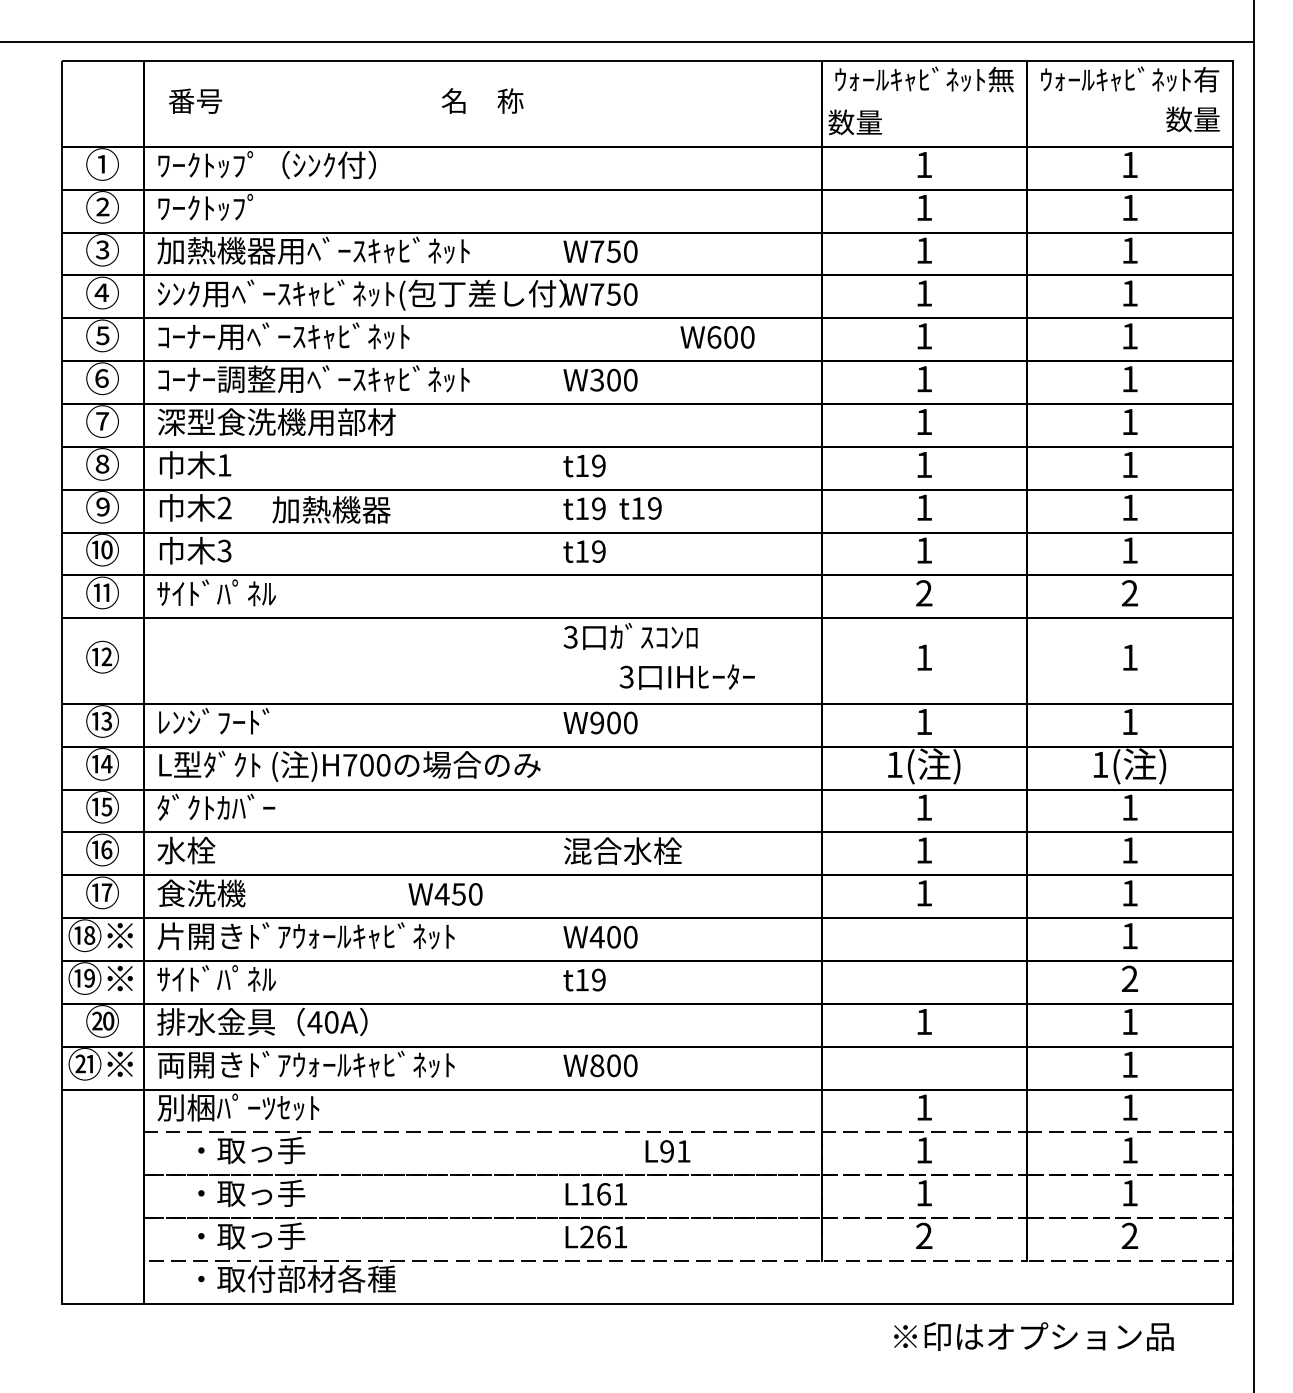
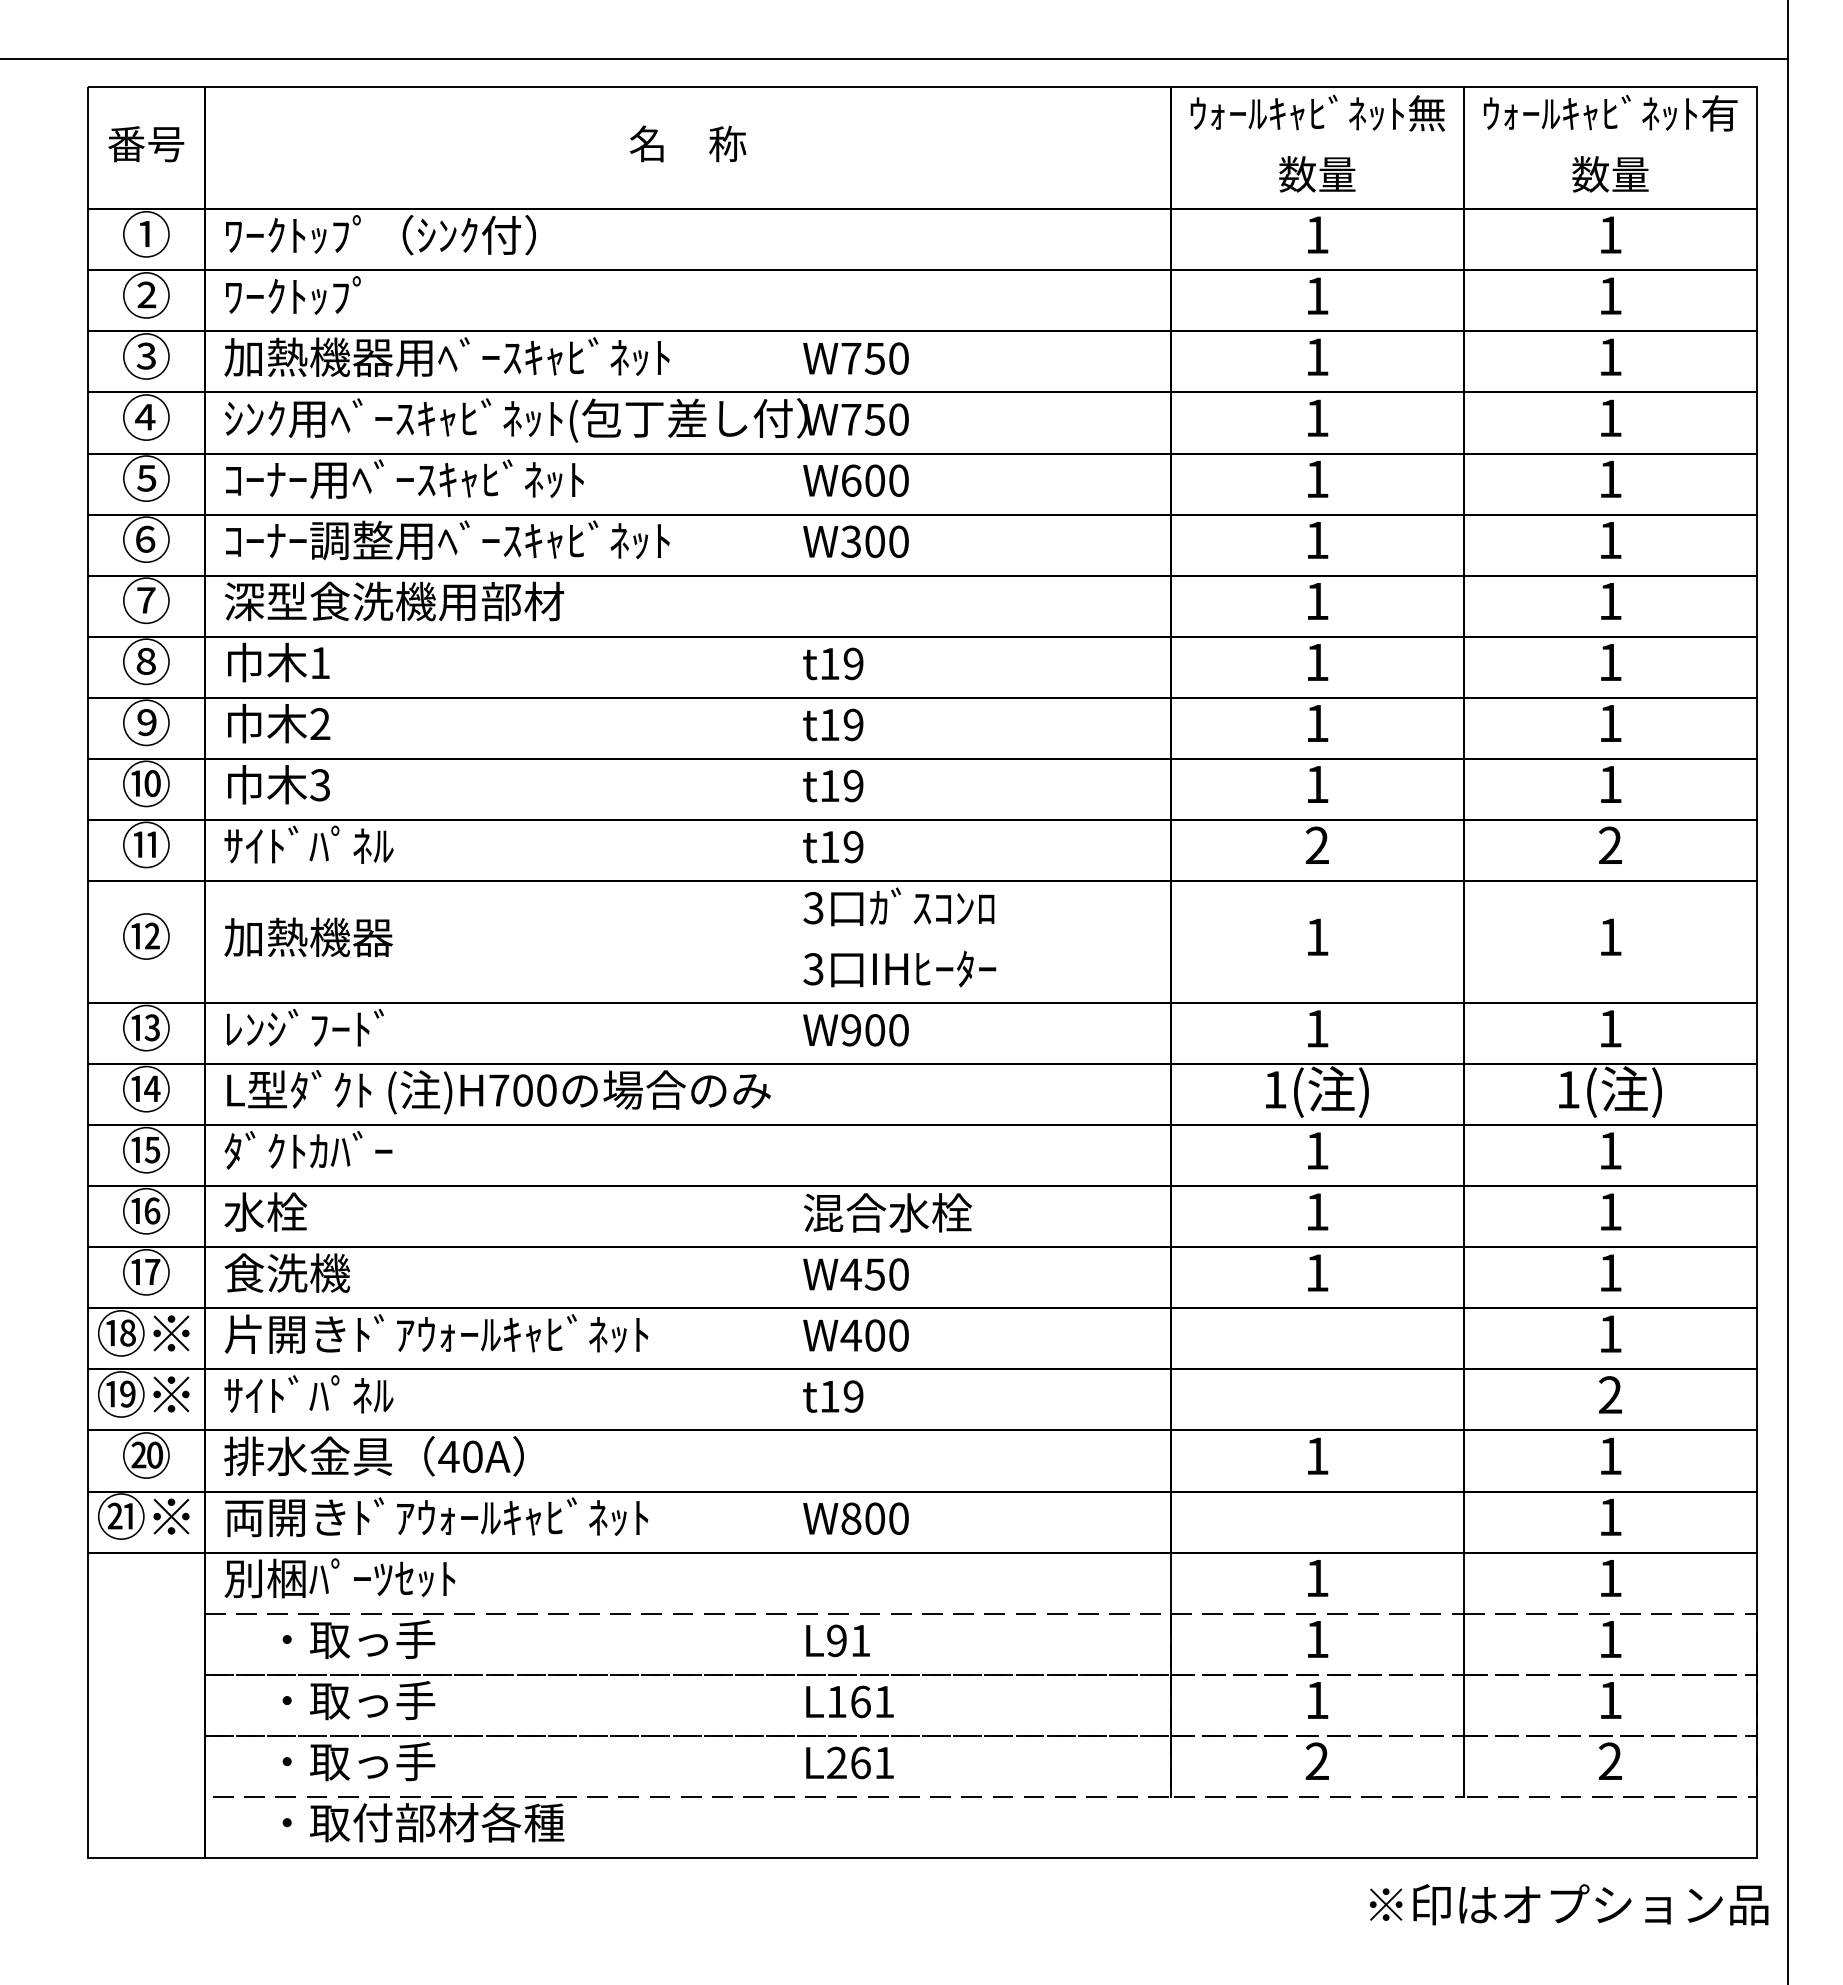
text: (195, 100) -> (146, 143), moved
text: (1192, 119) -> (1609, 174), moved
text: (854, 122) -> (1316, 174), moved
text: (717, 337) -> (855, 480), moved
text: (640, 508) -> (833, 847), moved
text: (331, 509) -> (308, 936), moved
text: (686, 676) -> (898, 968), moved
text: (445, 894) -> (855, 1274), moved
text: (667, 1151) -> (837, 1640), moved
text: (1033, 1336) -> (1568, 1904), moved

